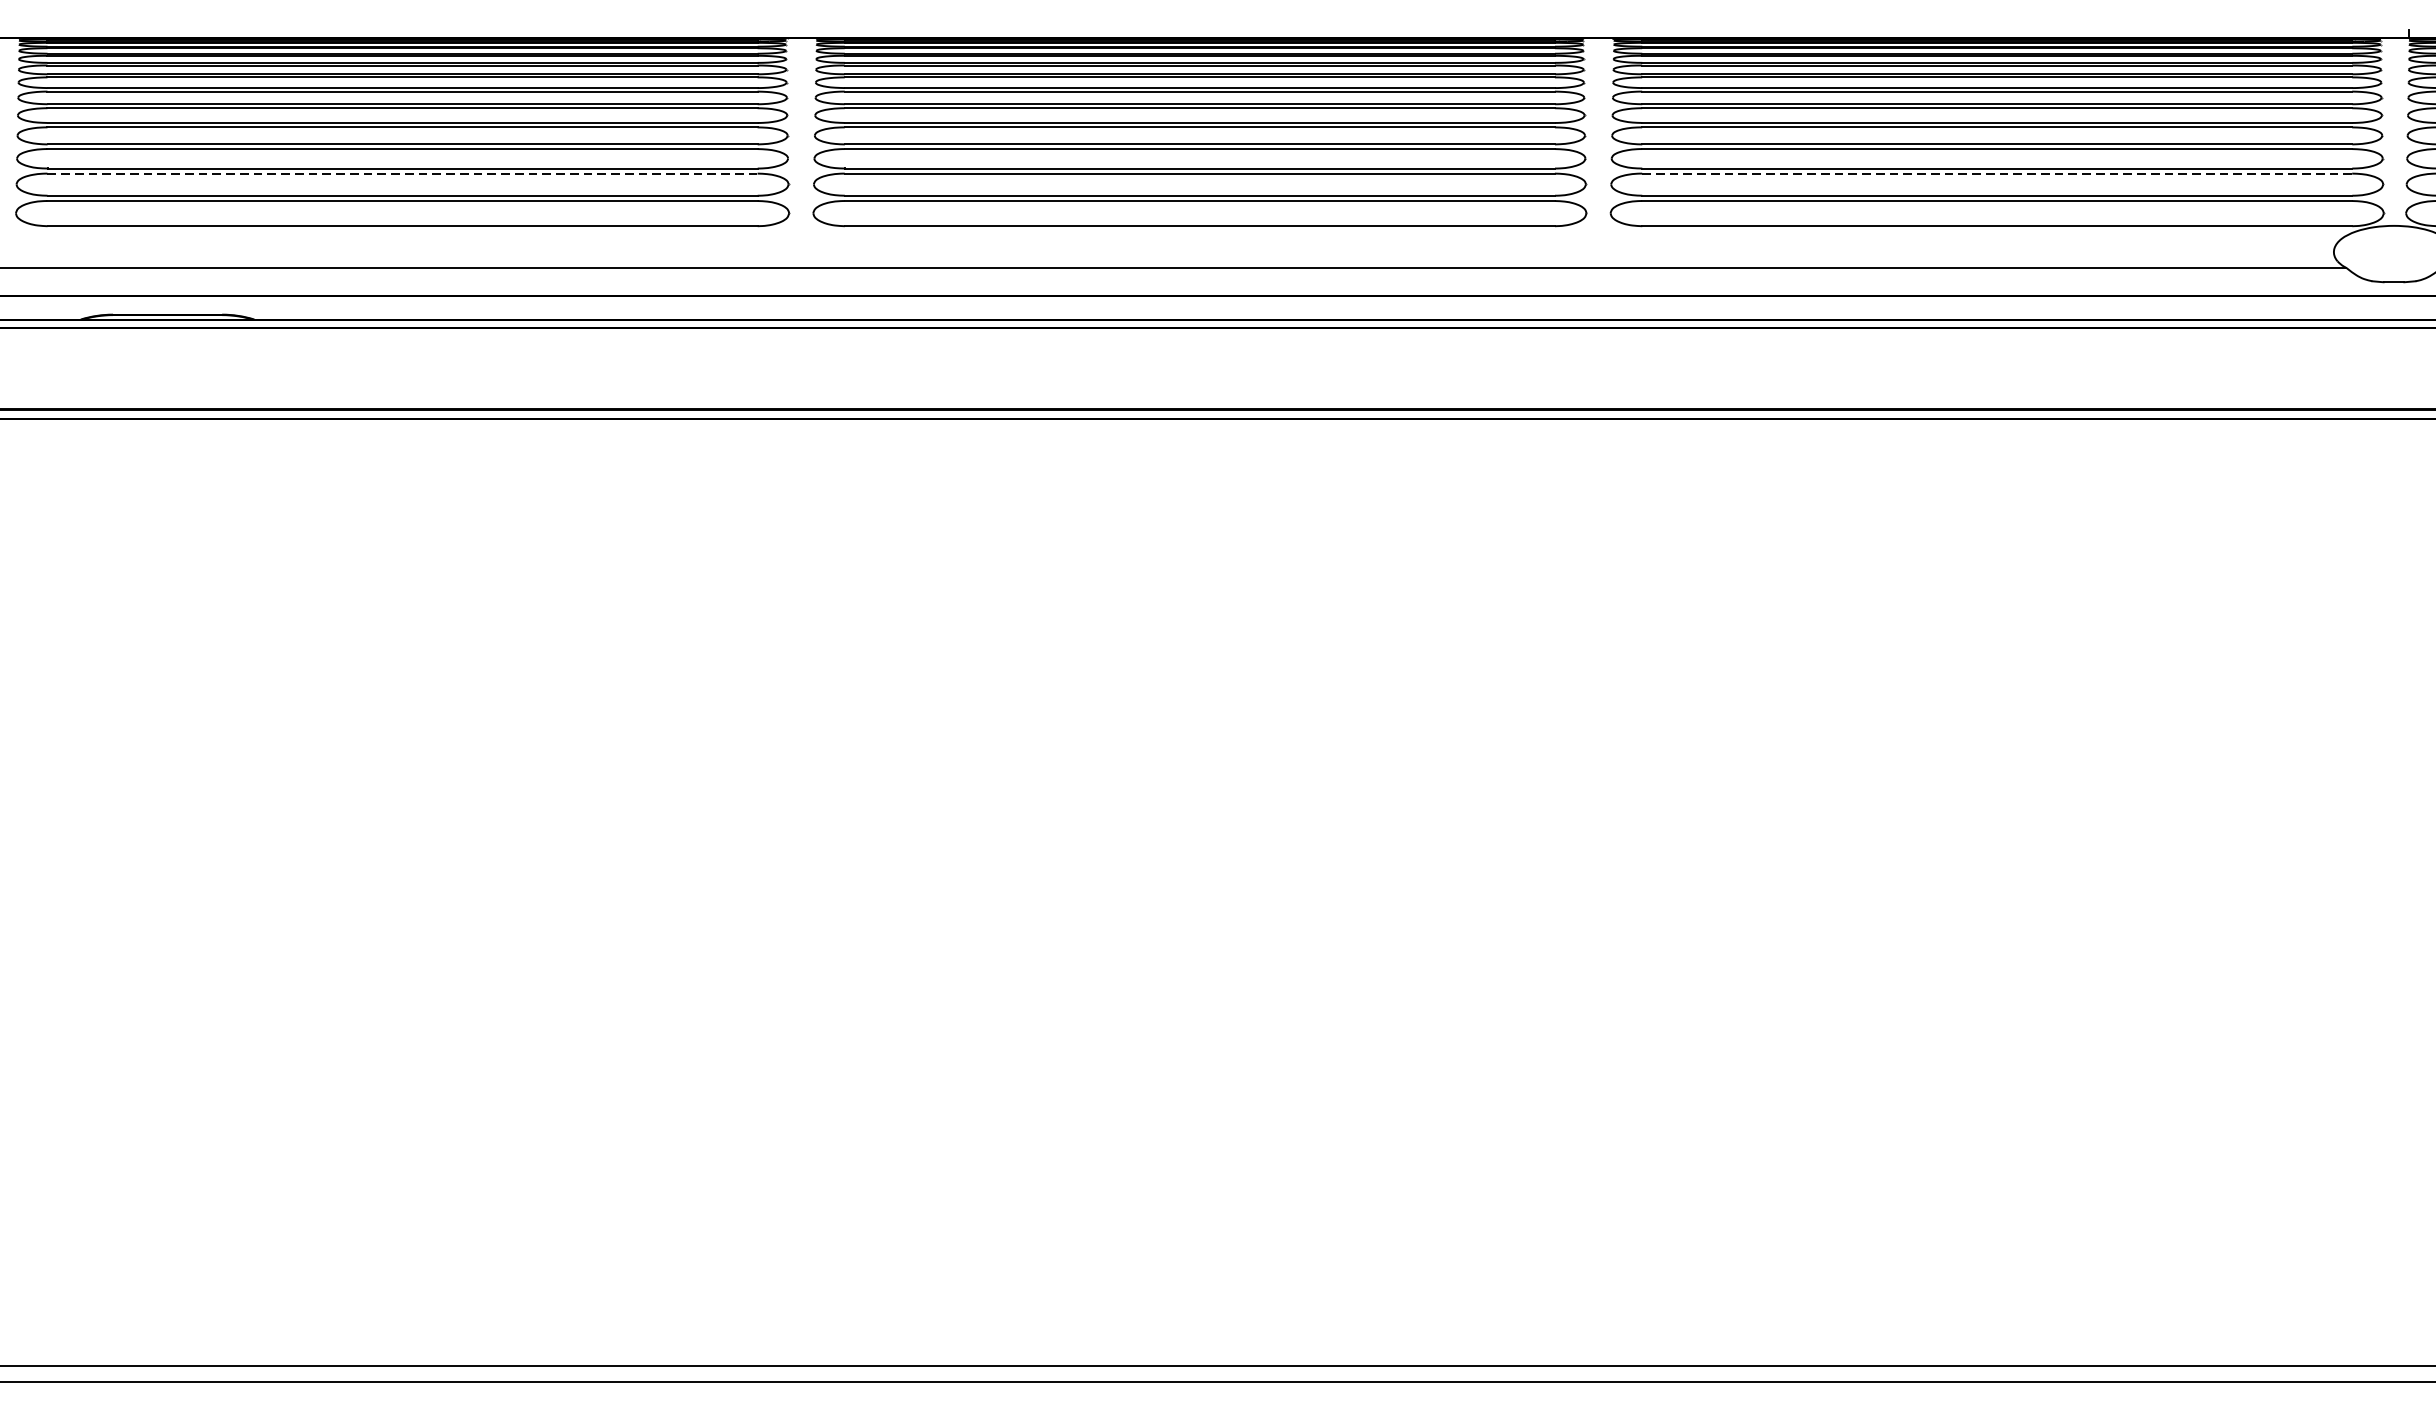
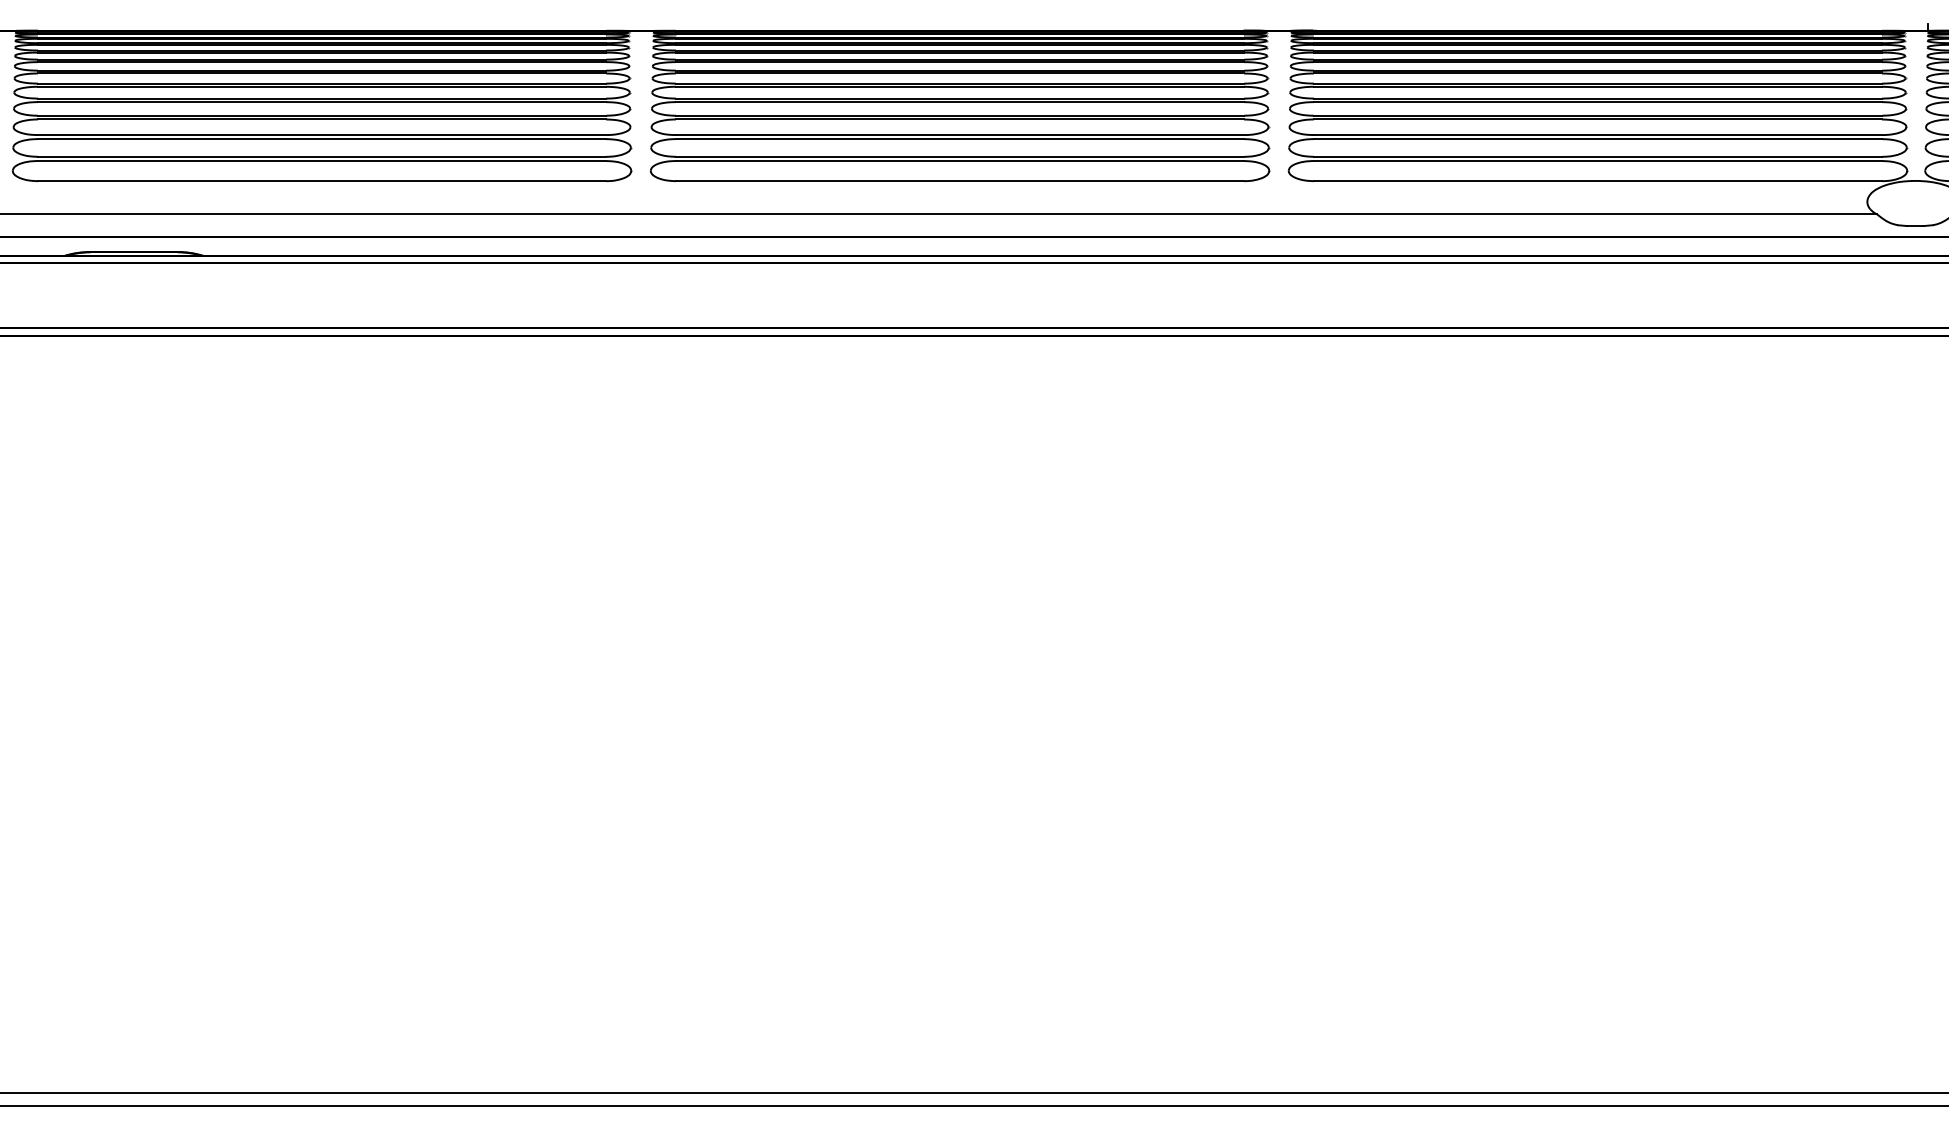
line: (403, 174) -> (322, 139), dashed -> solid
line: (1997, 174) -> (1598, 139), dashed -> solid

